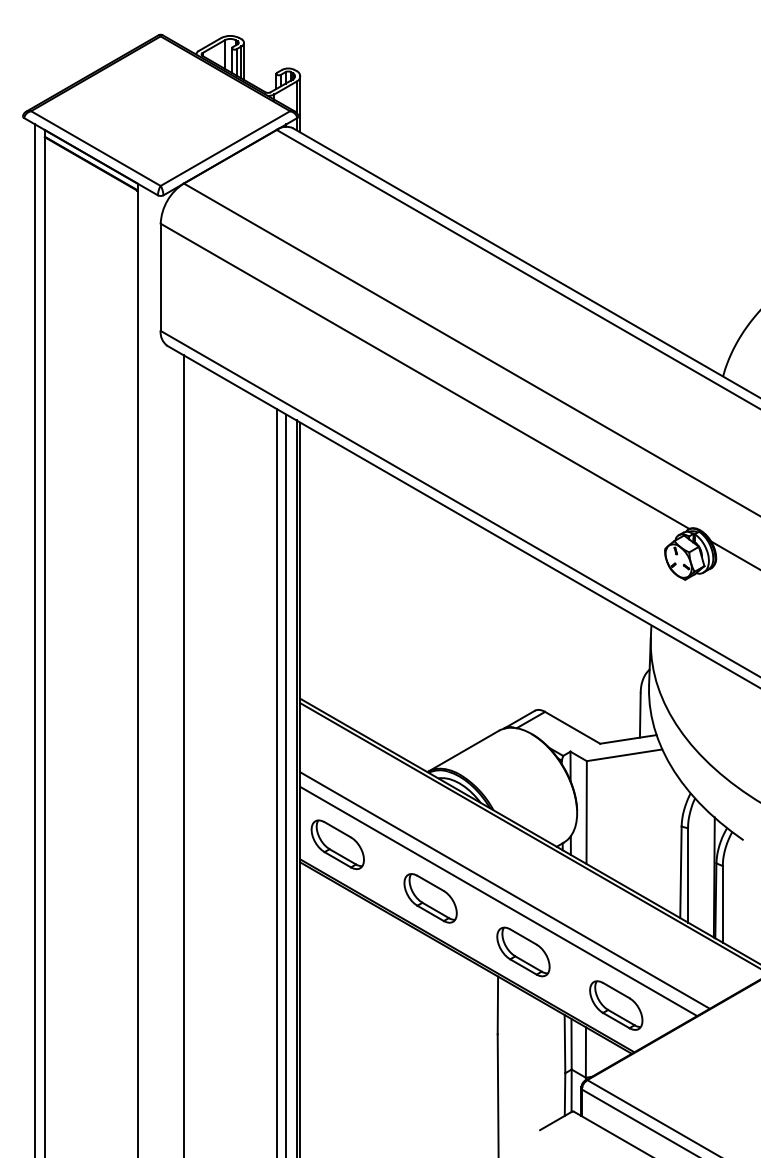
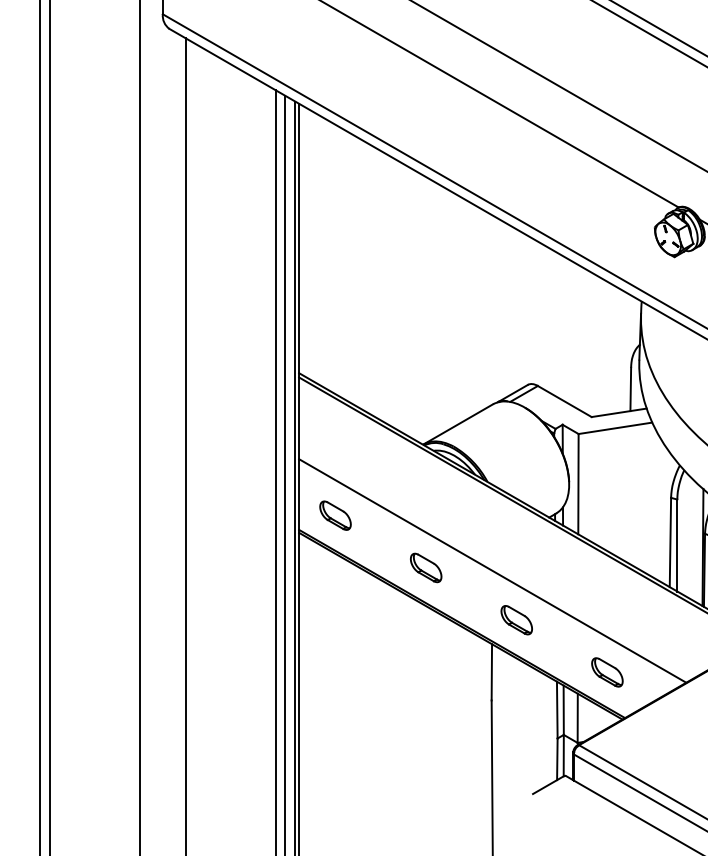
part: (337, 844) -> (335, 515), size x0.6
line: (504, 890) -> (498, 560), removed
part: (430, 898) -> (426, 568), size x0.6
part: (523, 951) -> (516, 619), size x0.6
part: (616, 1005) -> (607, 672), size x0.6

